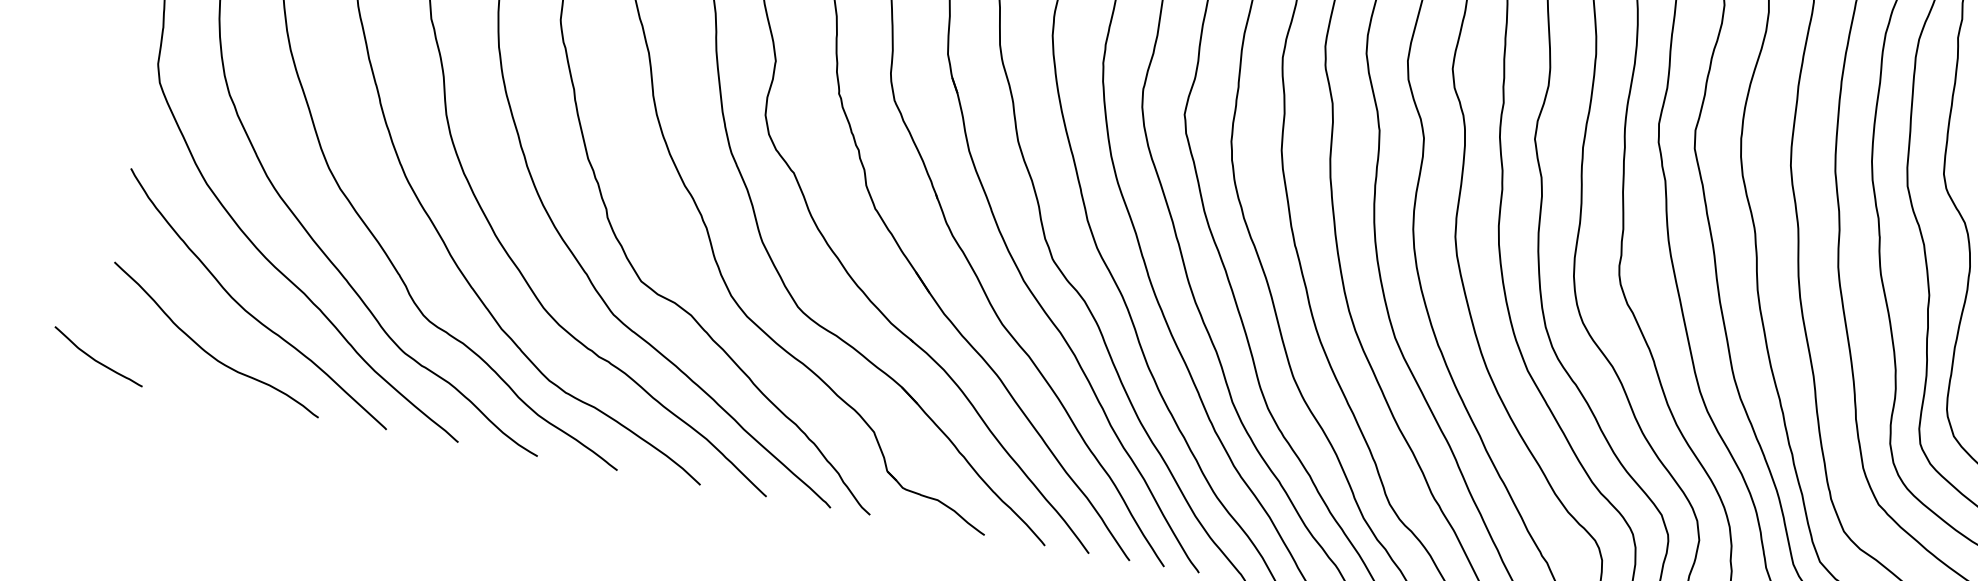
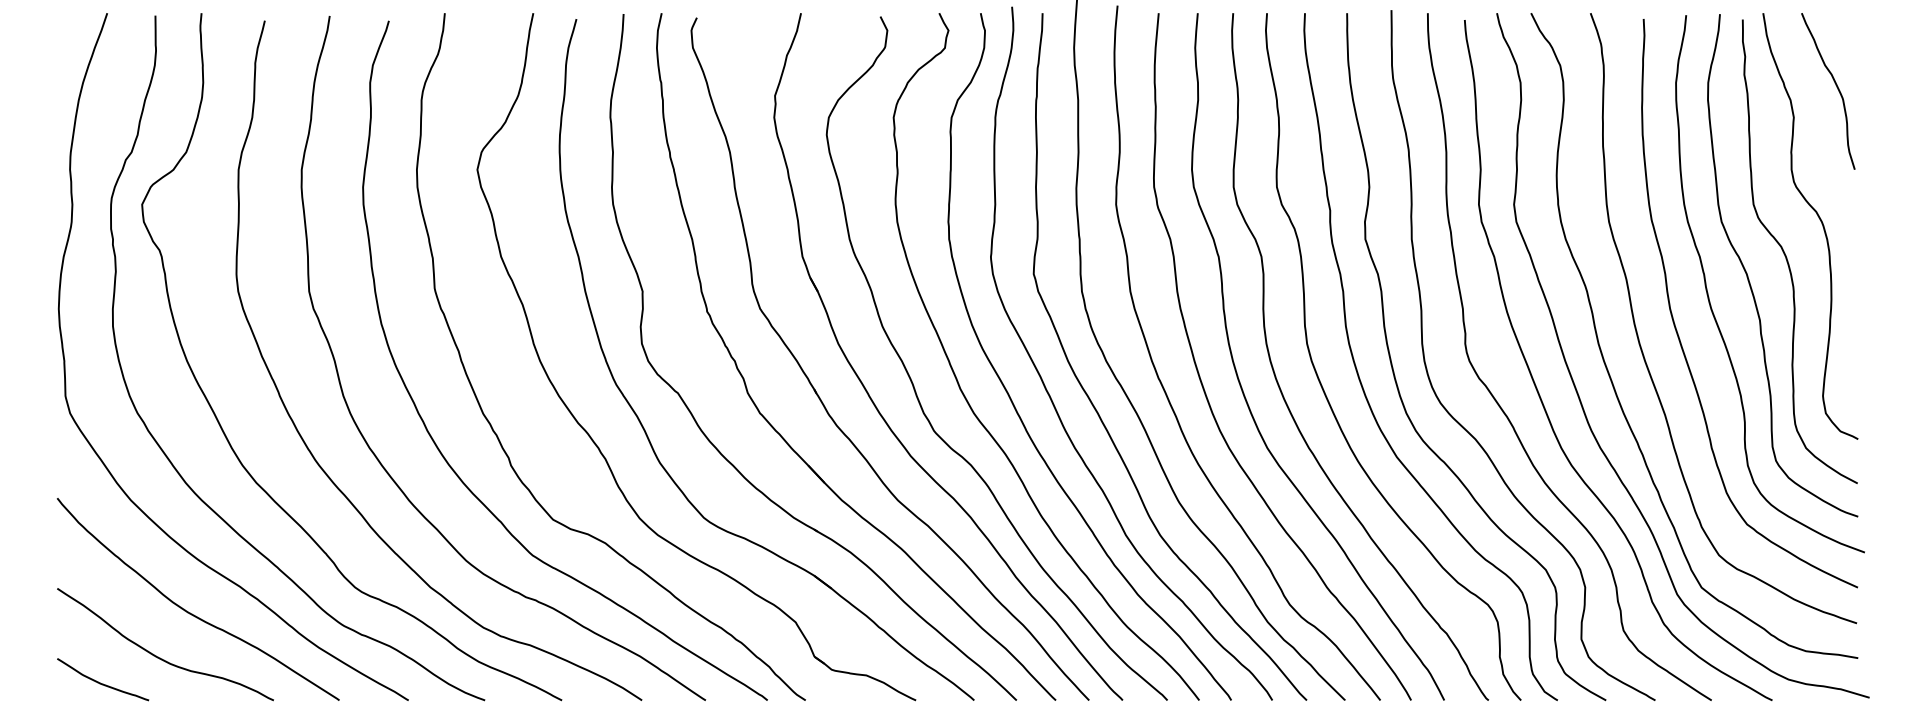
curve: (98, 360) -> (103, 683), moved

